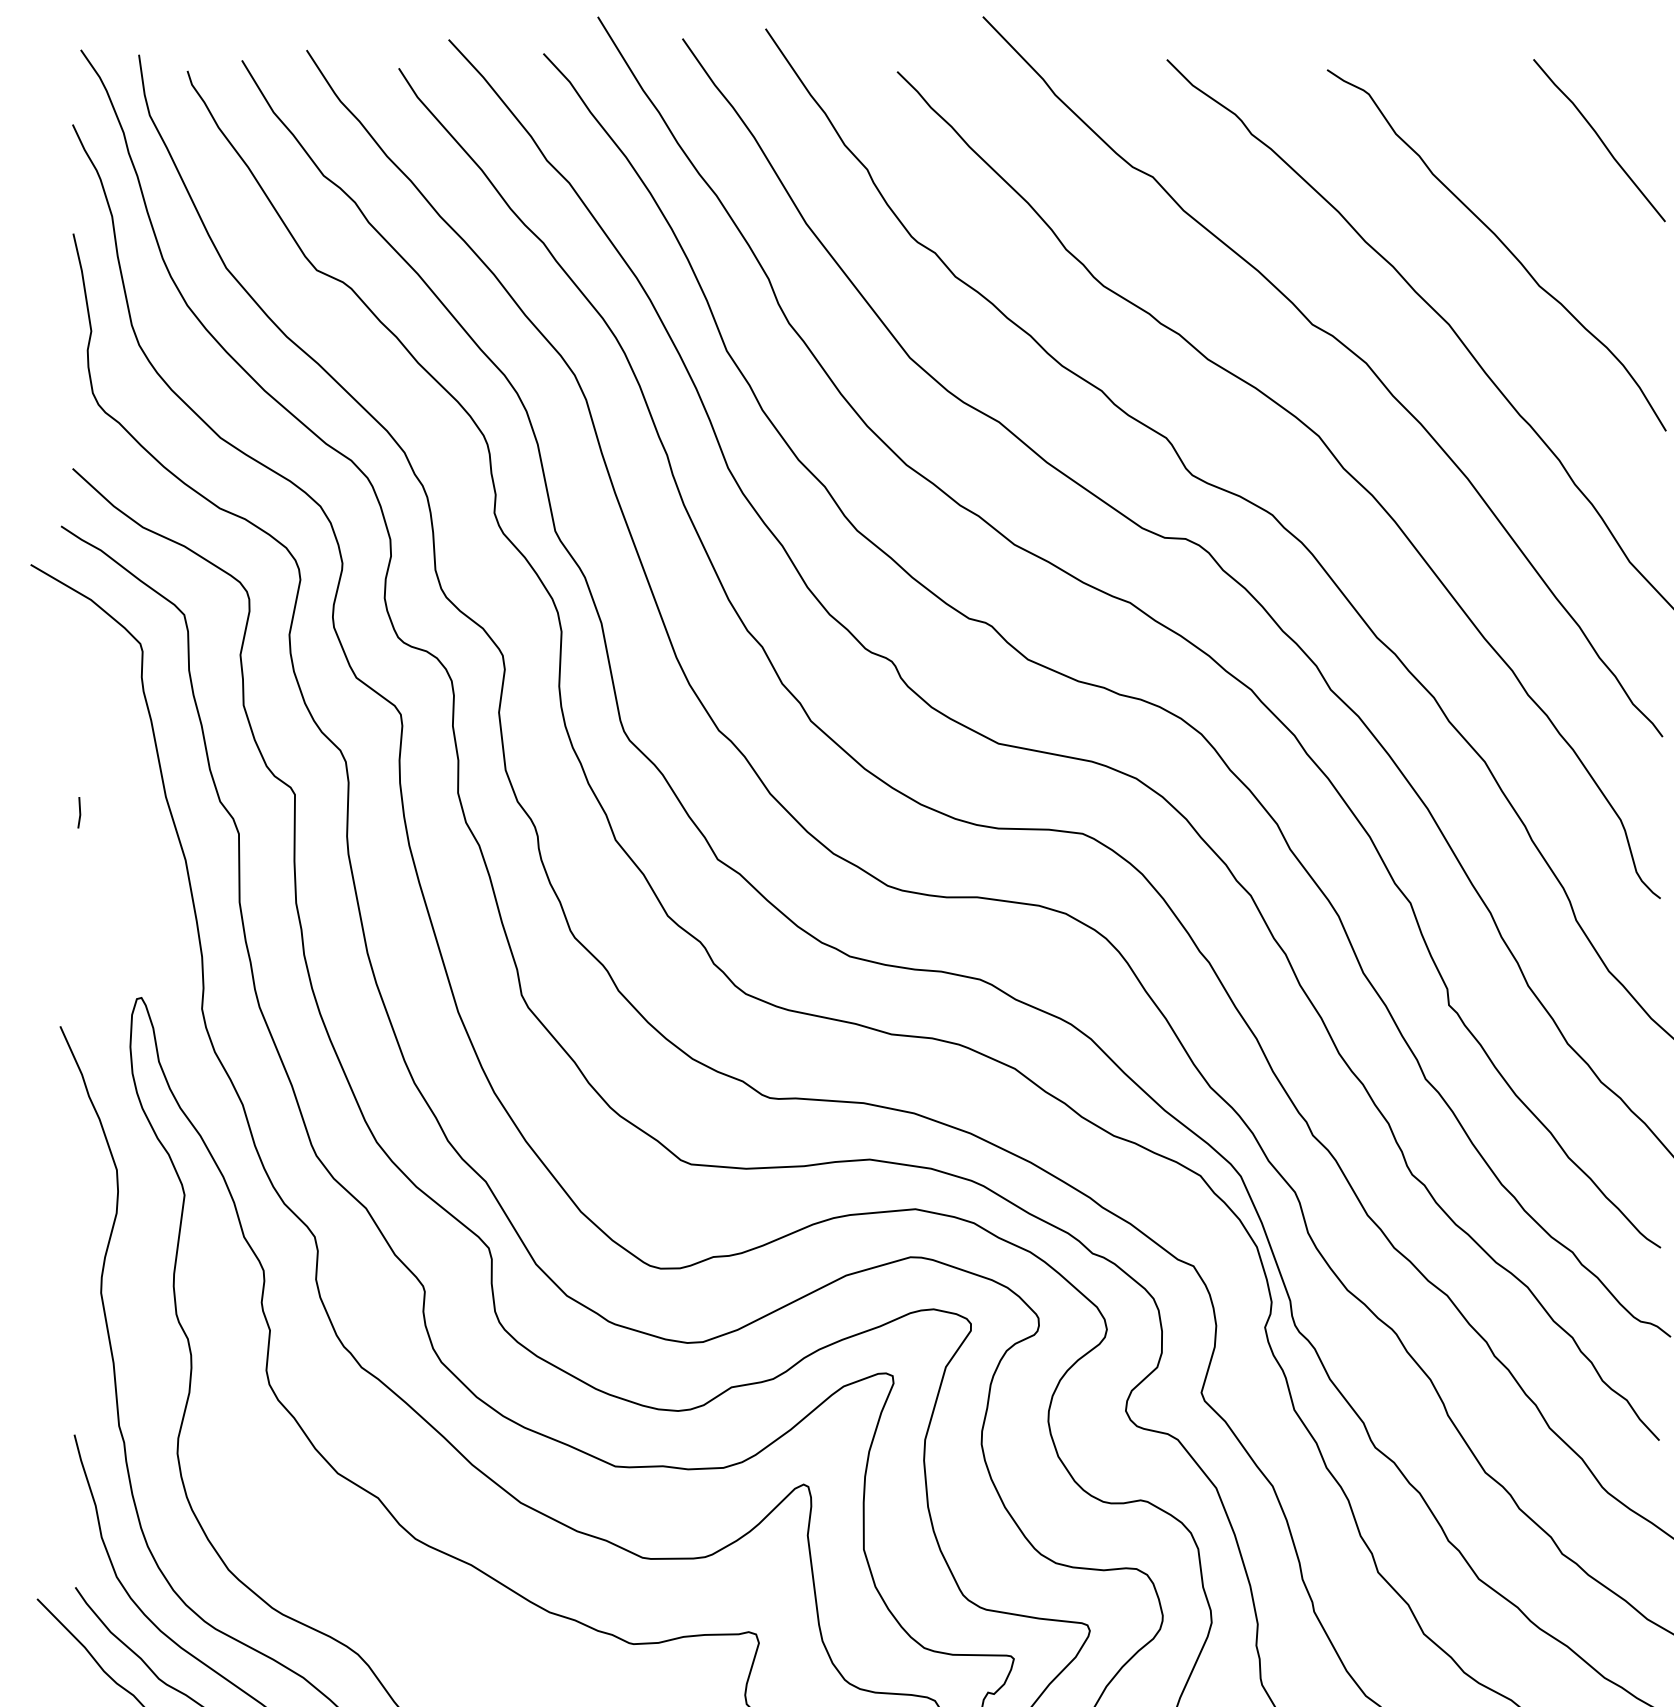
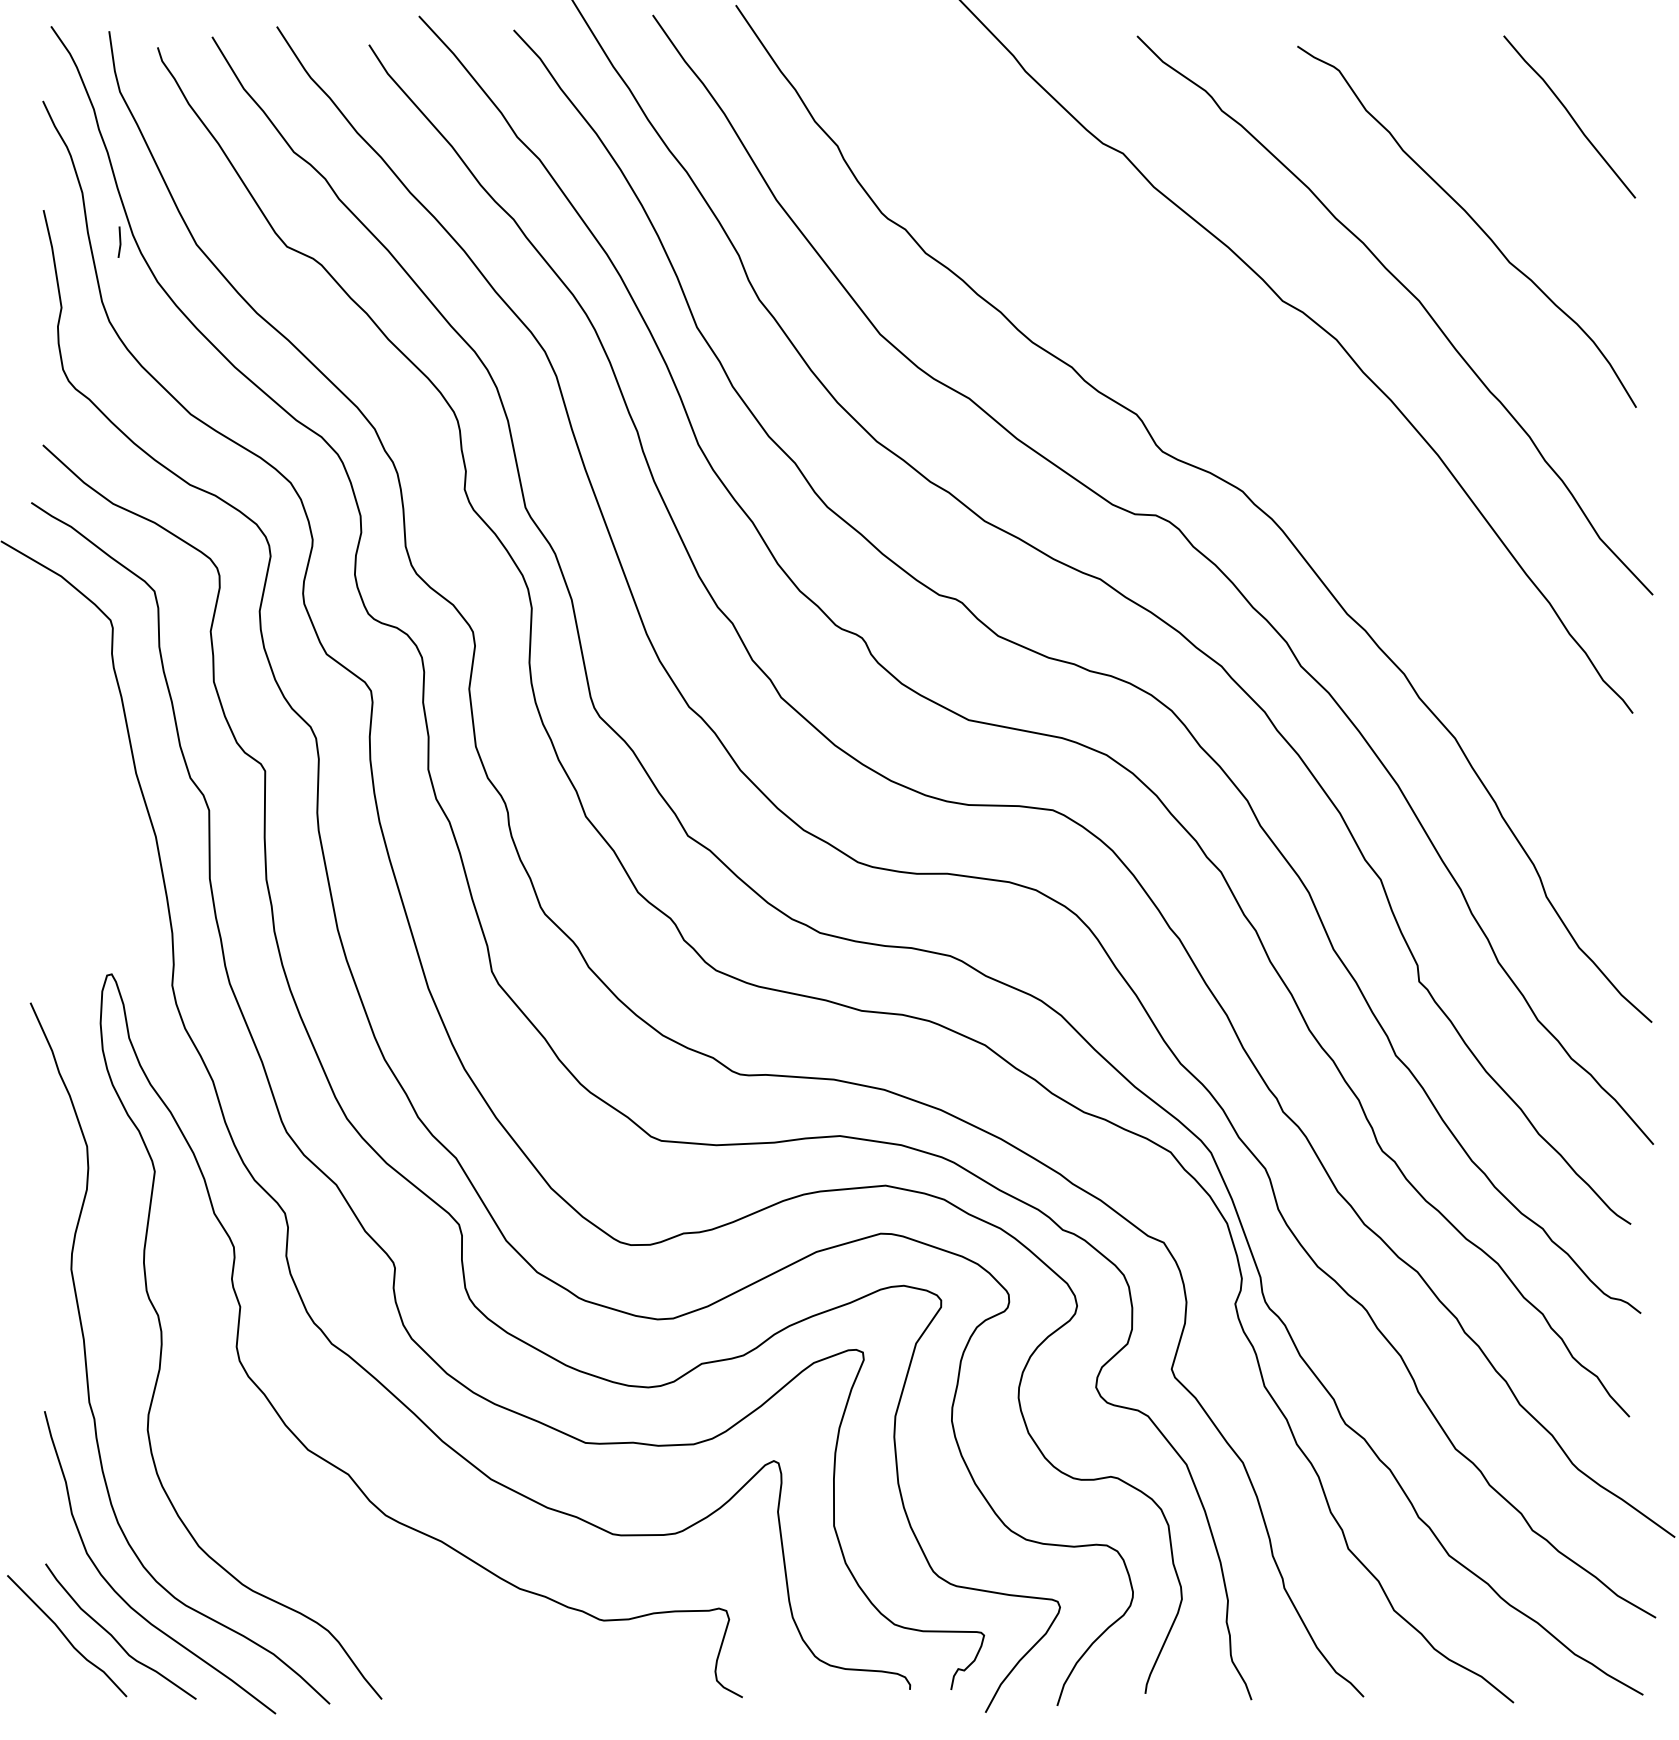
curve: (1326, 448) -> (1296, 424), removed
line: (79, 812) -> (119, 241), moved

